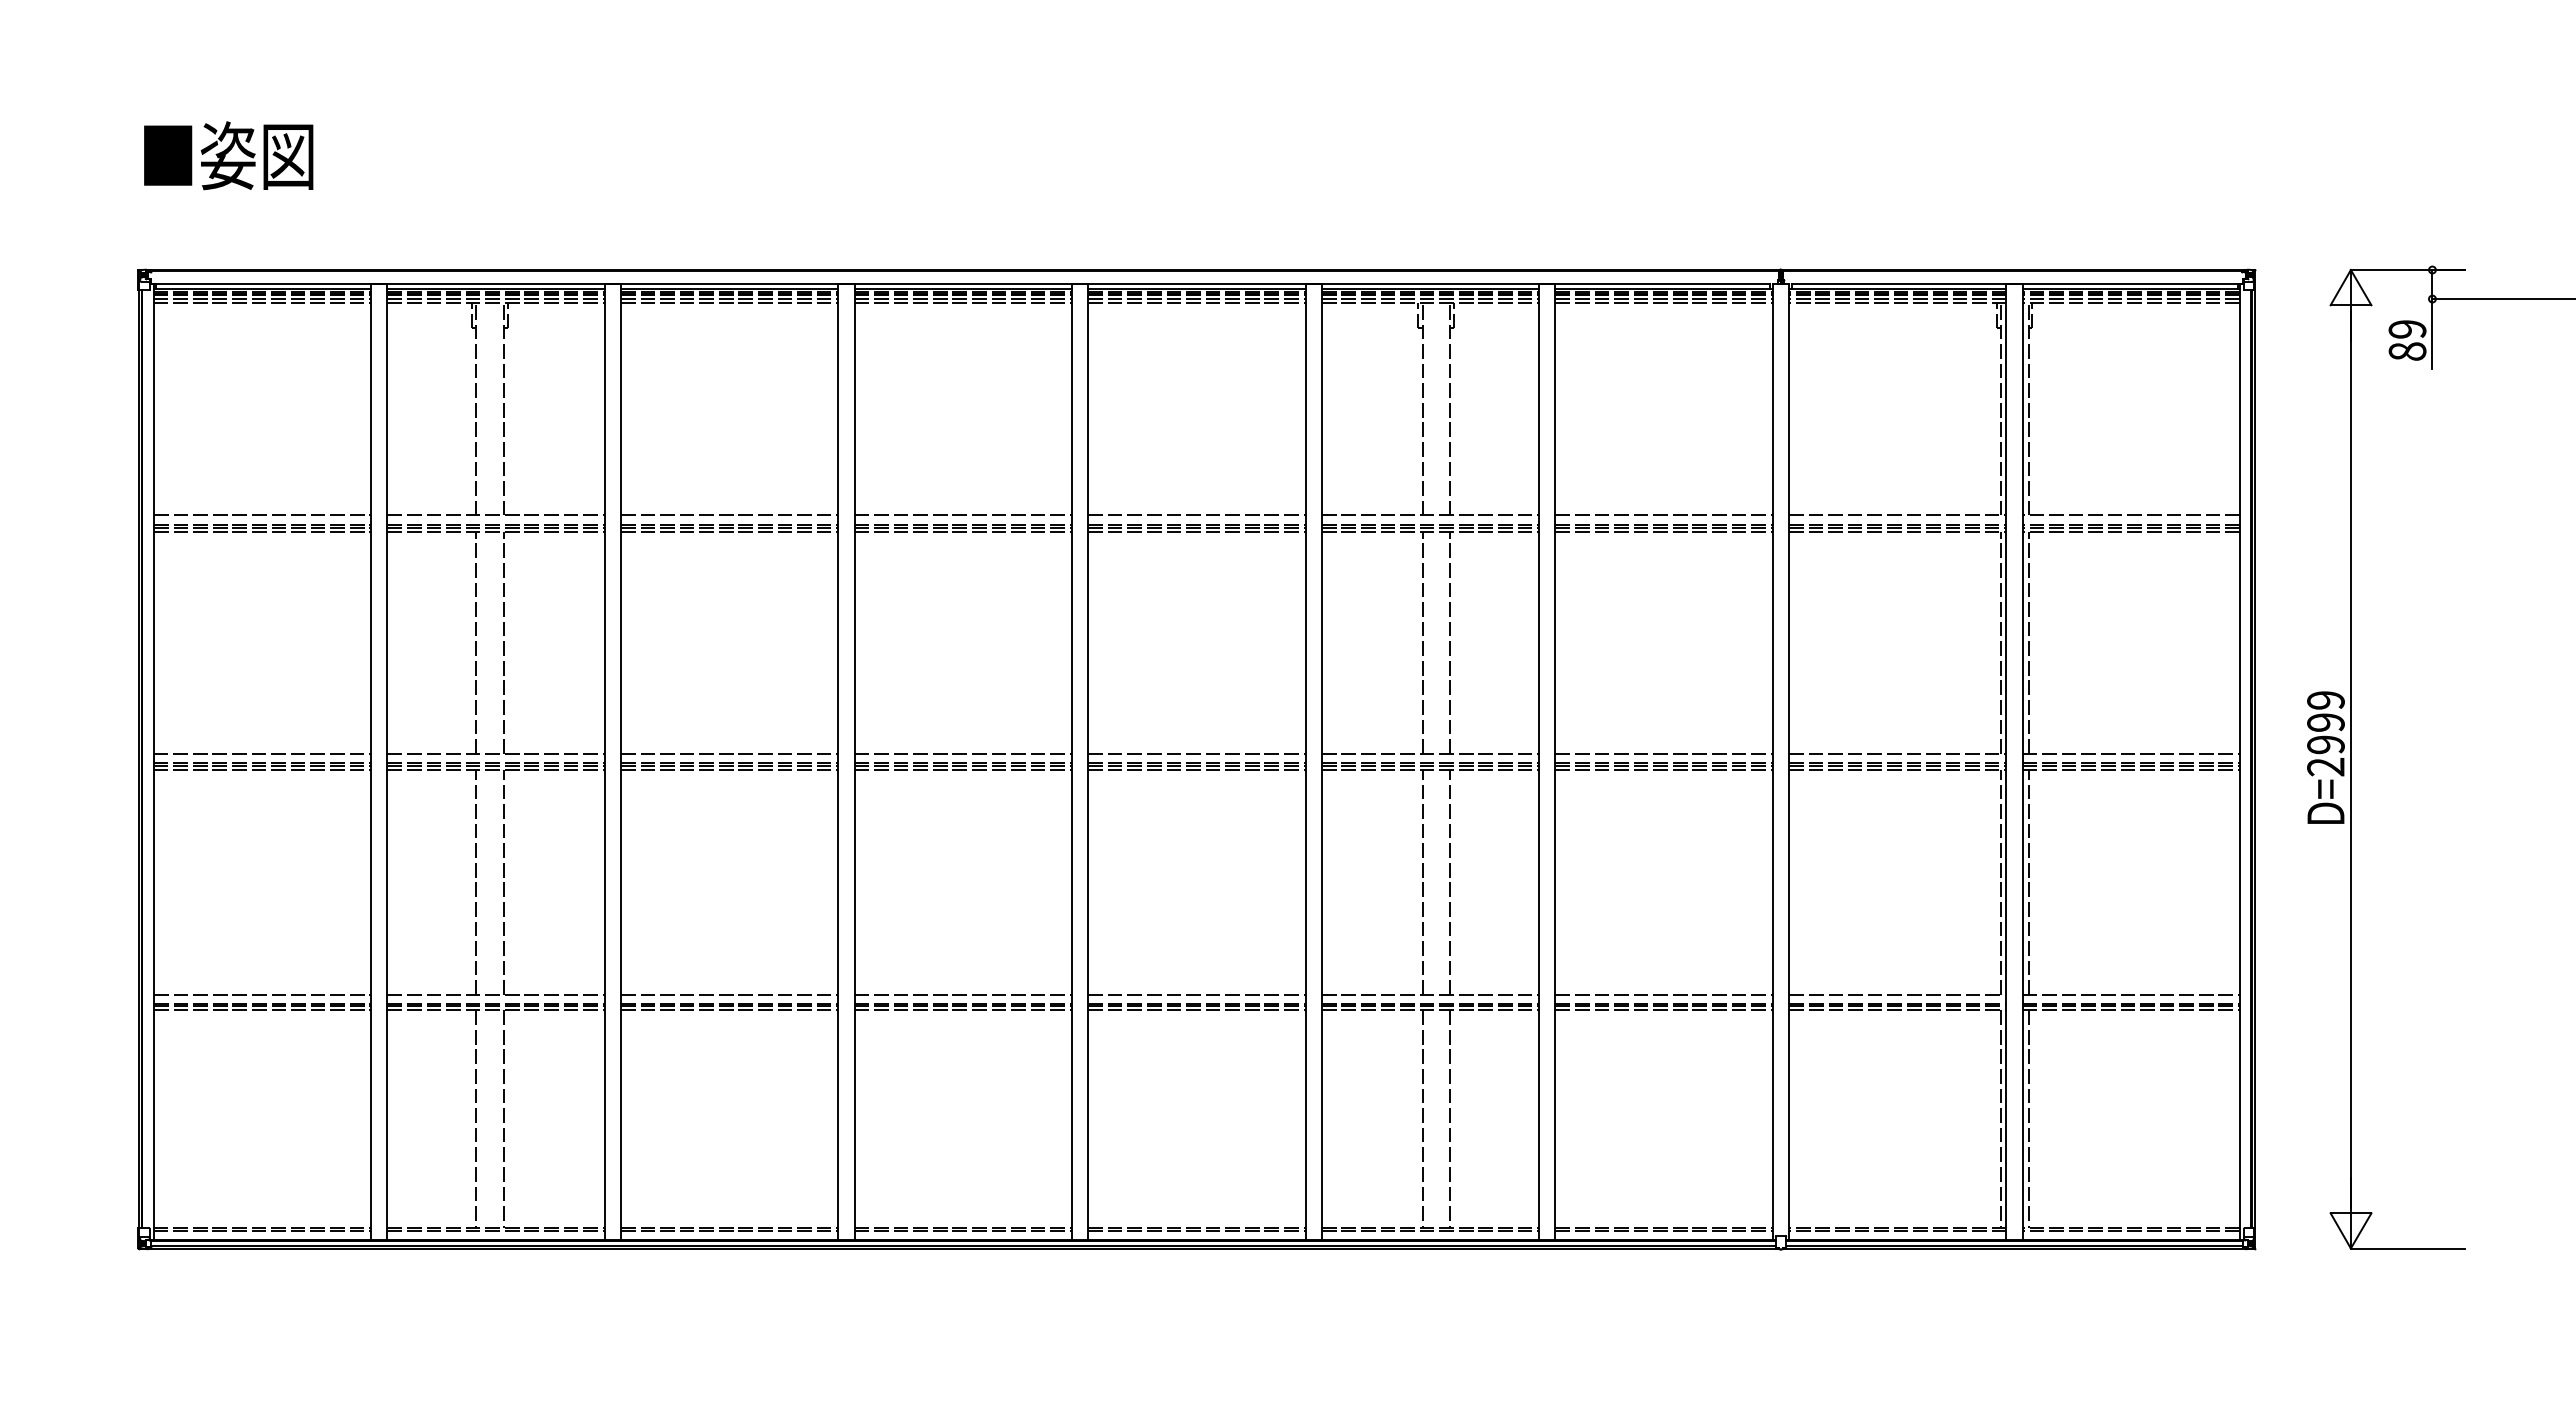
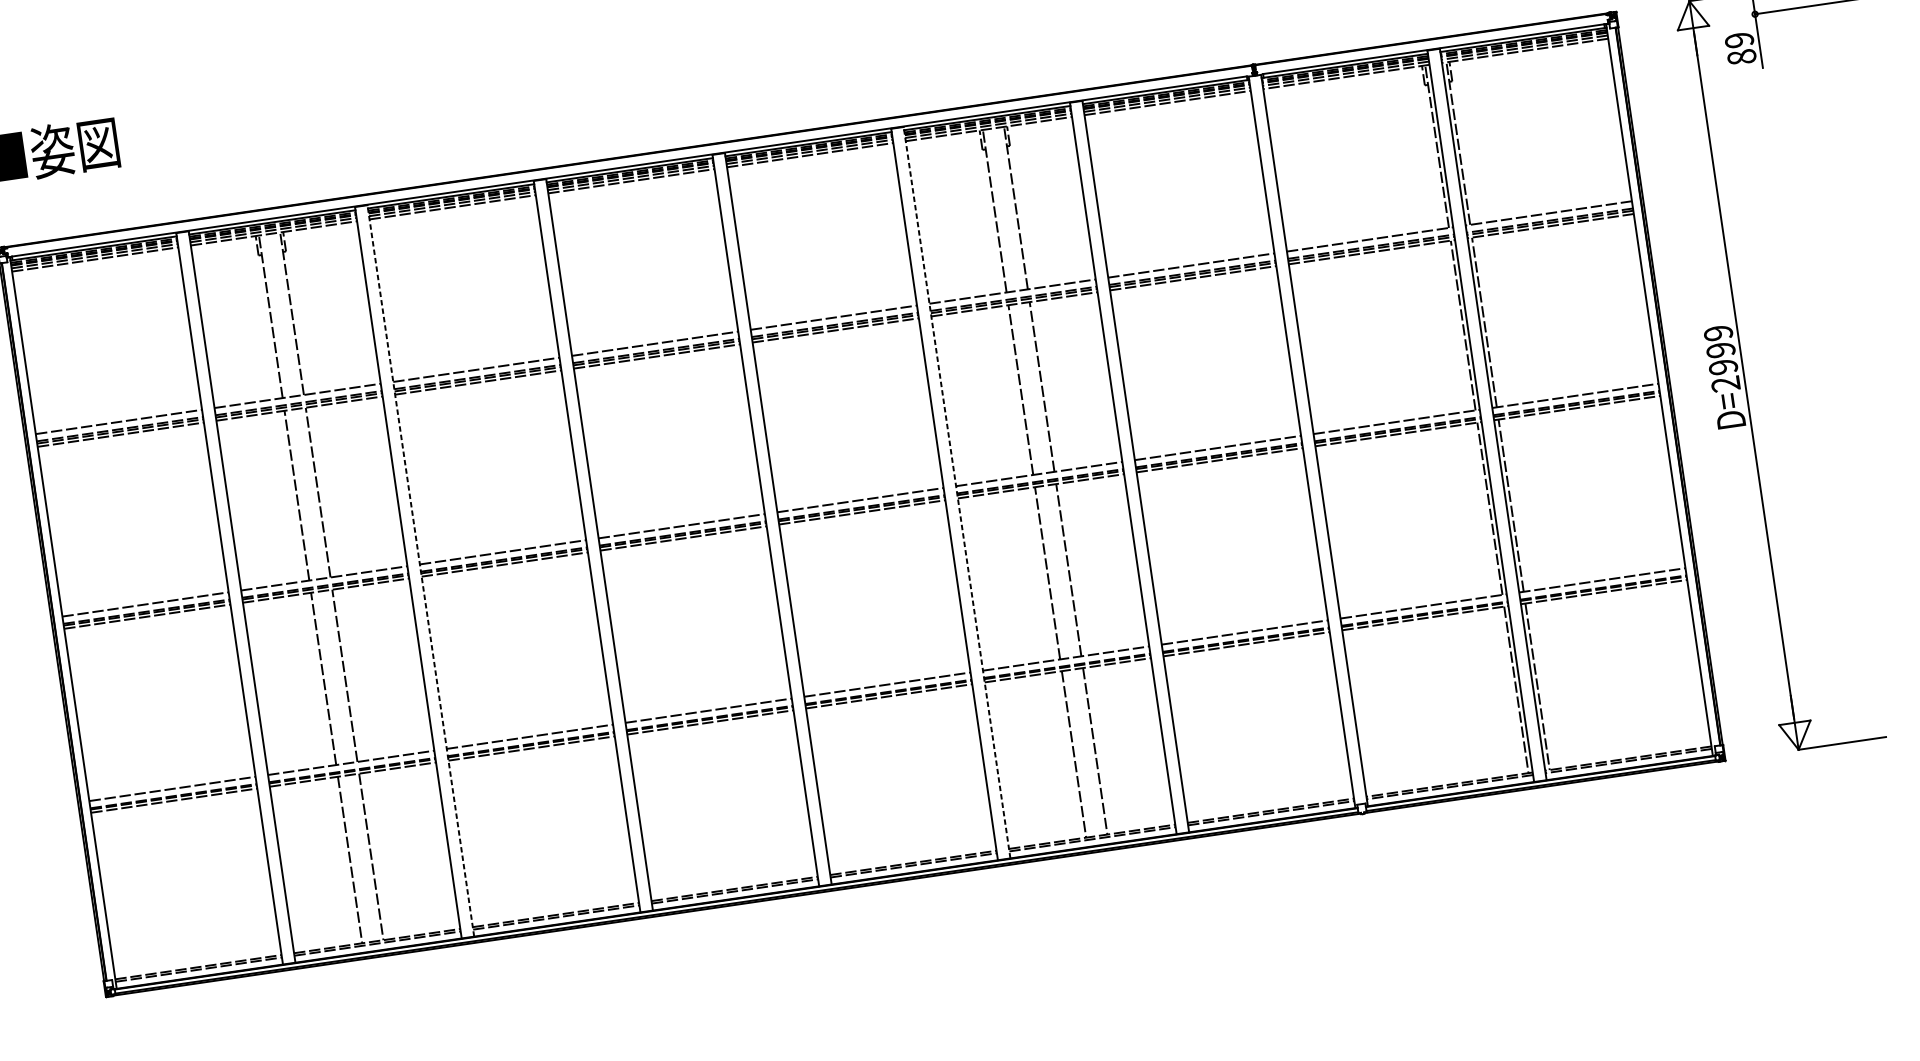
line: (620, 762) -> (420, 571), solid -> dashed
line: (1321, 762) -> (956, 492), solid -> dashed

